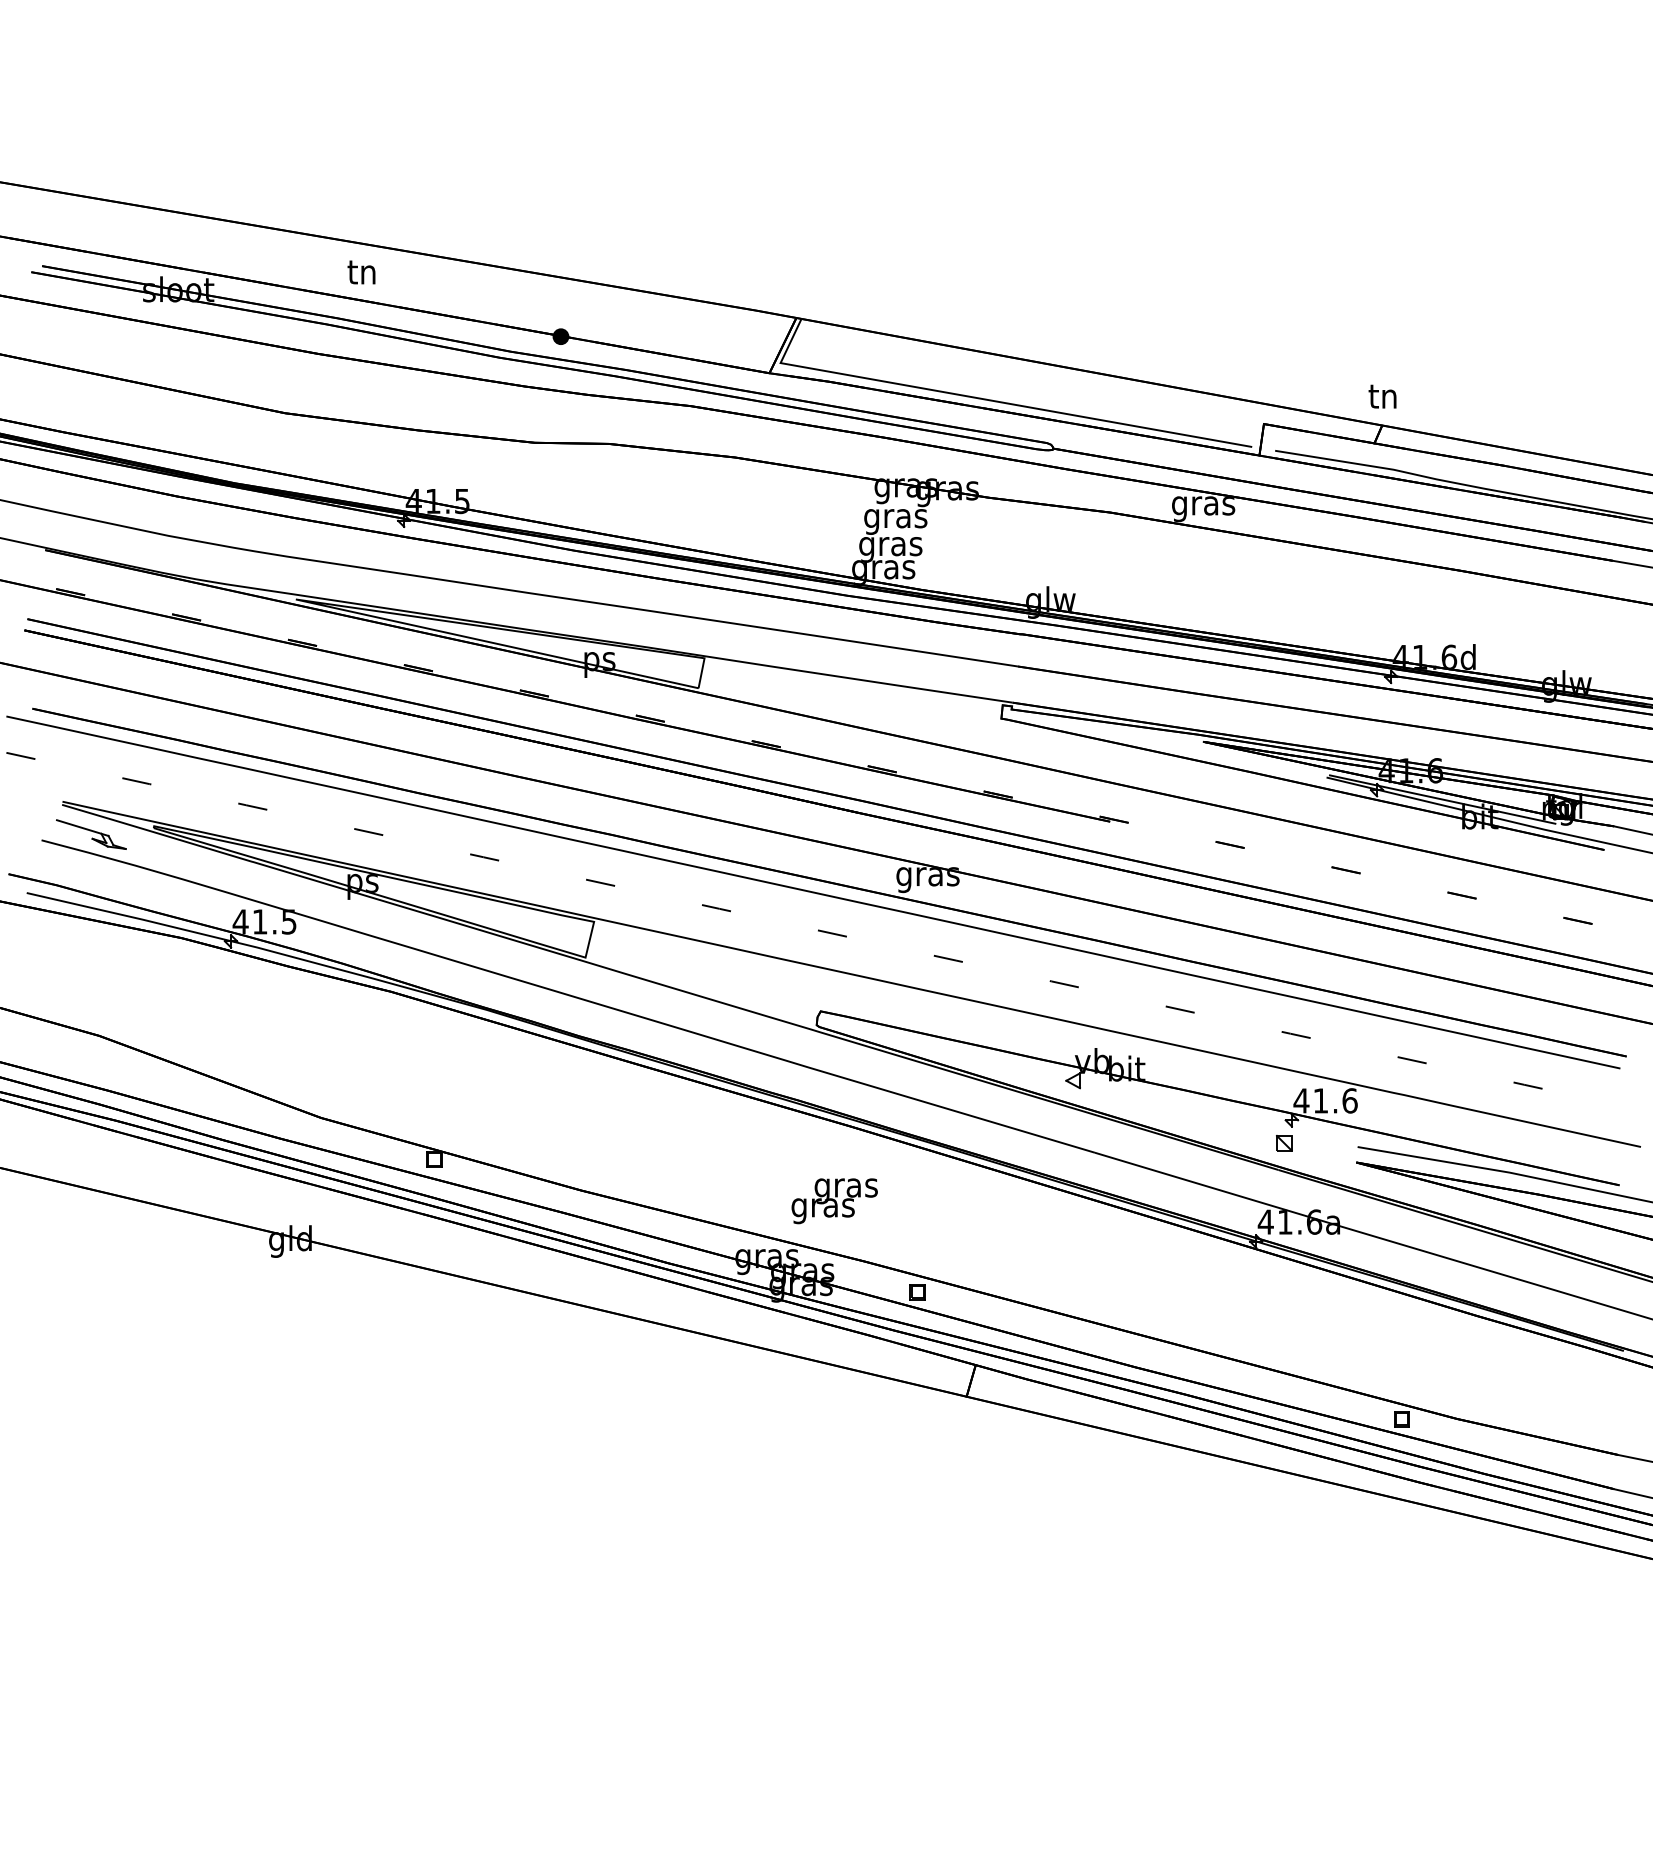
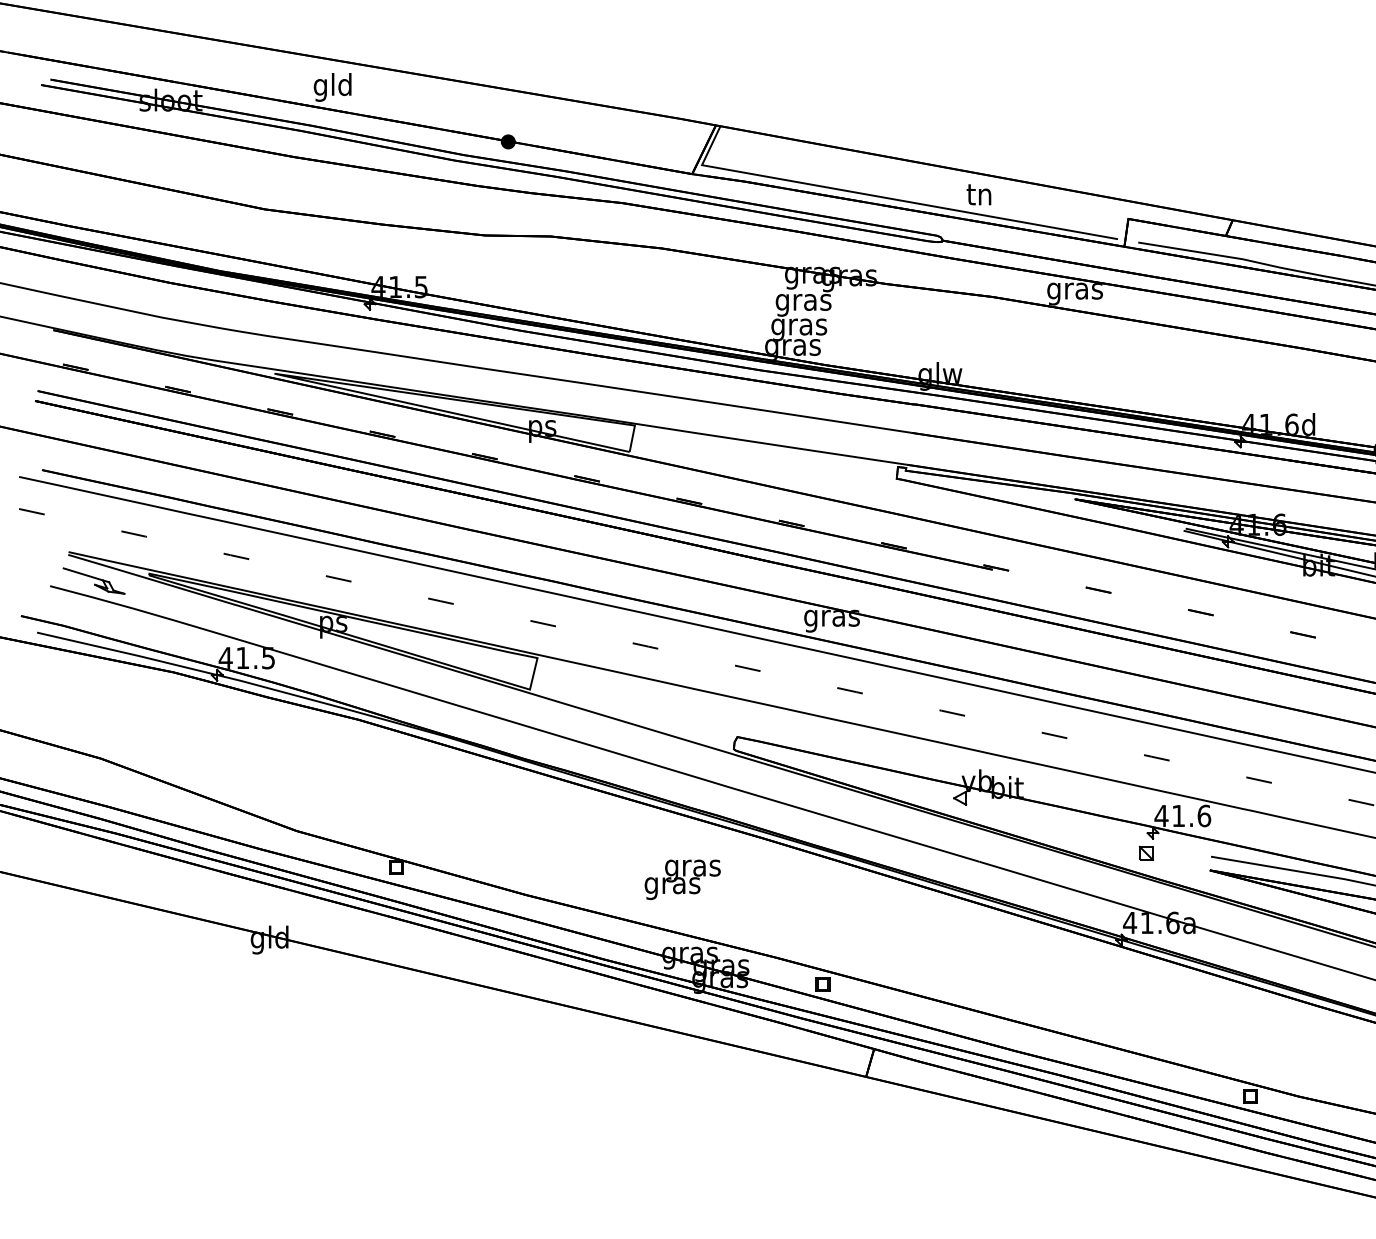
text: (361, 274) -> (332, 87), tn -> gld
text: (1382, 396) -> (978, 194), moved
text: (834, 1201) -> (682, 880), moved

